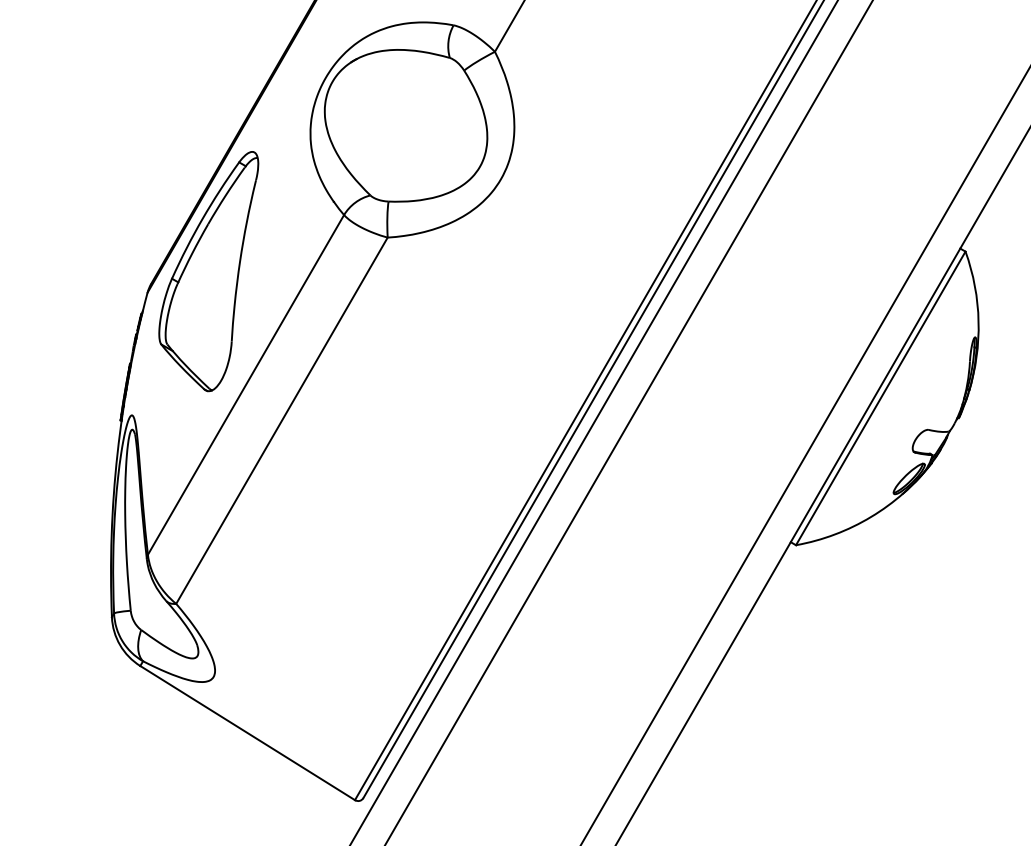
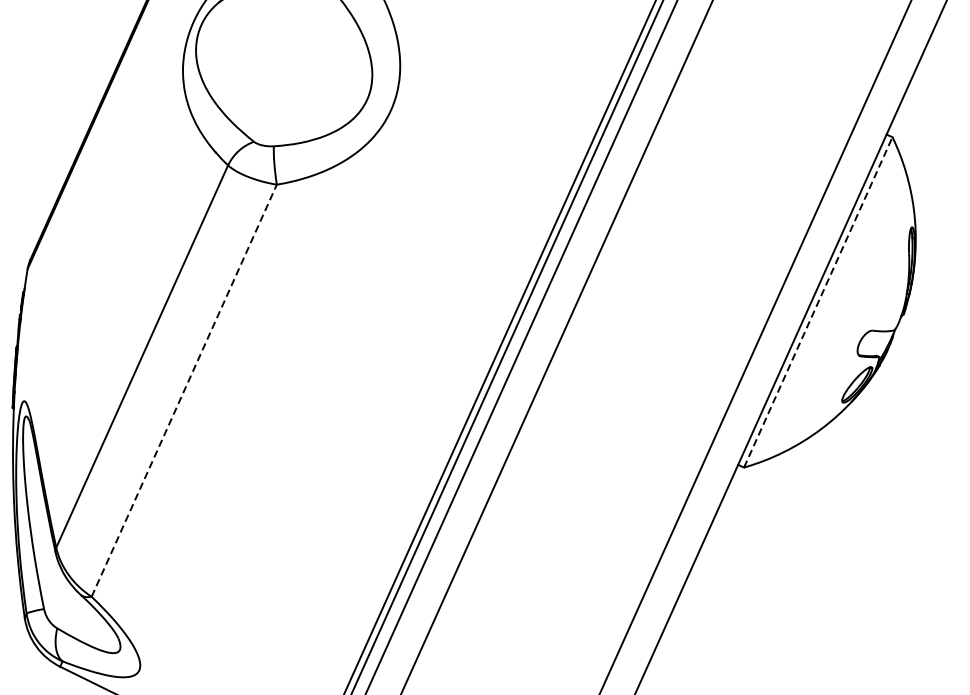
part: (208, 271) -> (90, 240), removed
line: (880, 398) -> (817, 302), solid -> dashed
line: (282, 420) -> (184, 390), solid -> dashed

